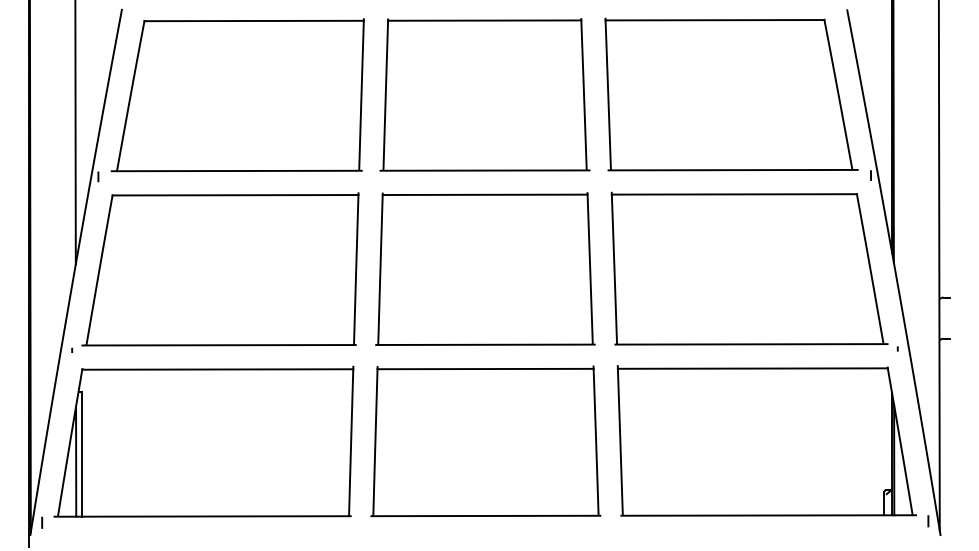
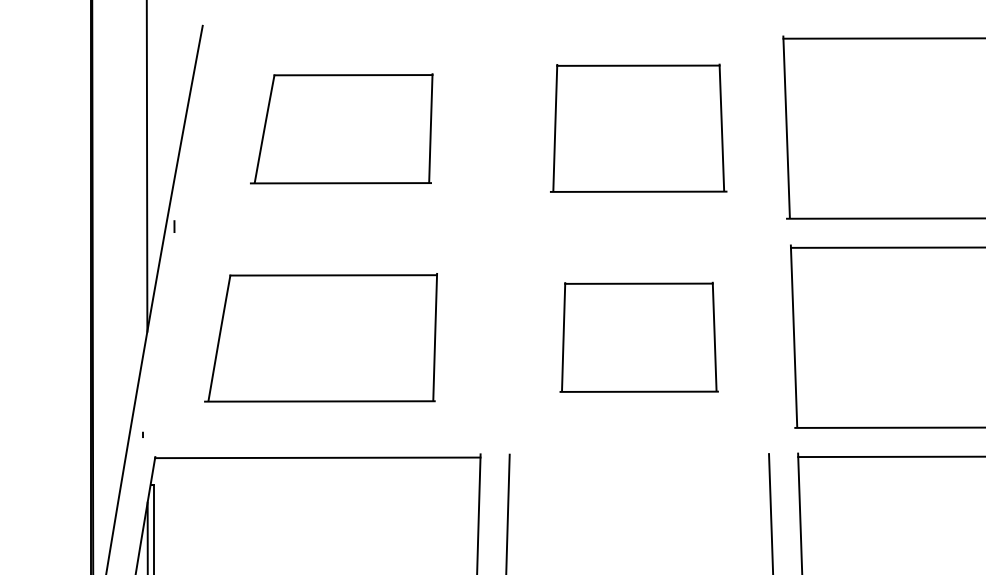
part: (484, 94) -> (638, 127), size x0.7
part: (237, 95) -> (341, 128), size x0.6
part: (485, 268) -> (639, 336), size x0.6
part: (220, 269) -> (321, 337), size x0.7
line: (485, 368) -> (639, 456), removed

